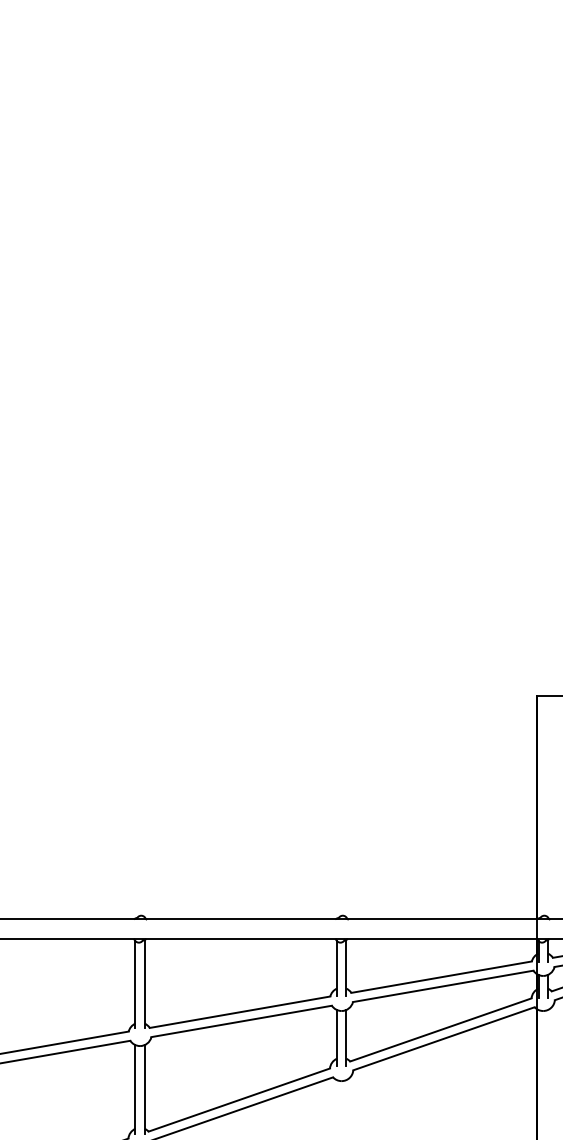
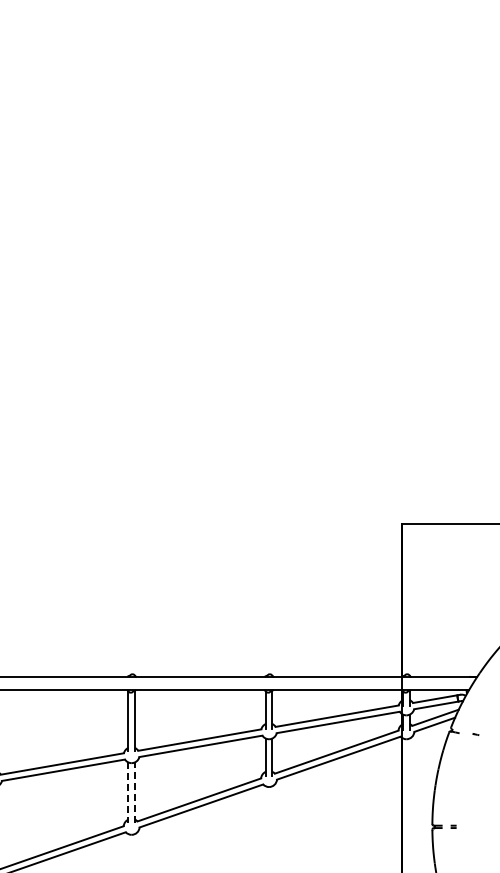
line: (144, 1089) -> (134, 792), solid -> dashed
line: (135, 1090) -> (128, 793), solid -> dashed

